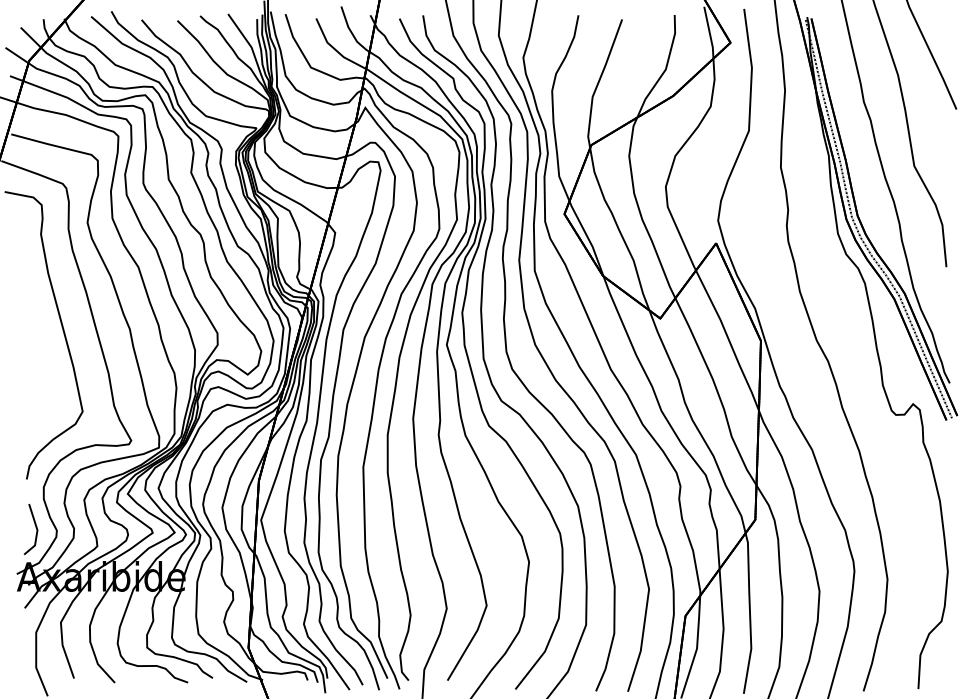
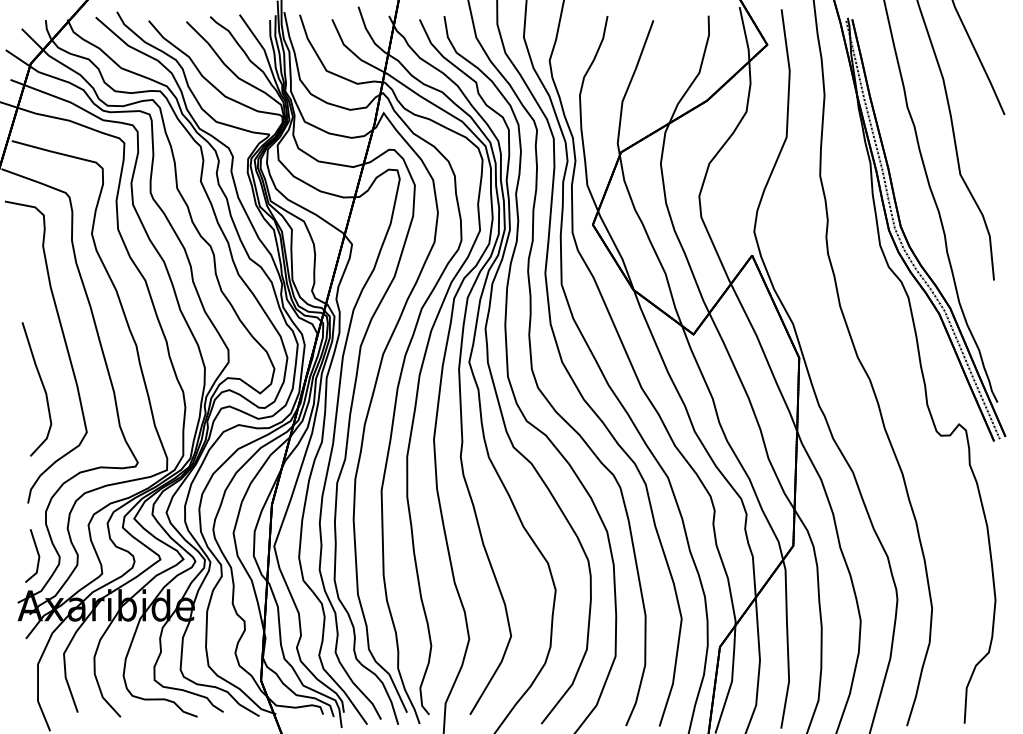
curve: (40, 368) -> (42, 386), added

